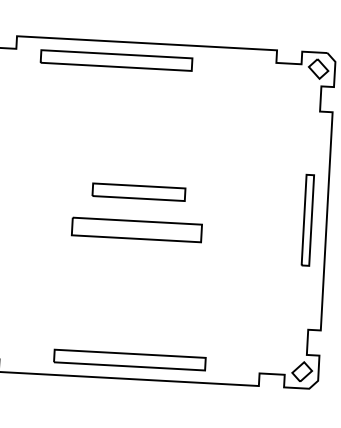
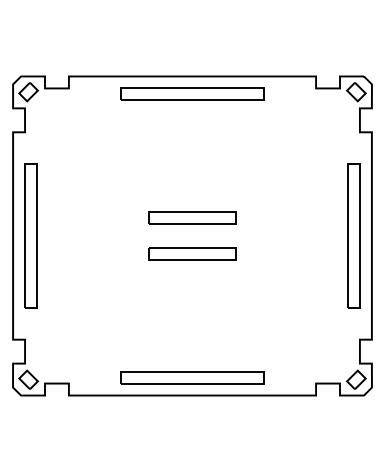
part: (116, 59) -> (192, 93), moved
part: (307, 219) -> (353, 235), size x1.67
part: (136, 229) -> (192, 253), size x0.71

